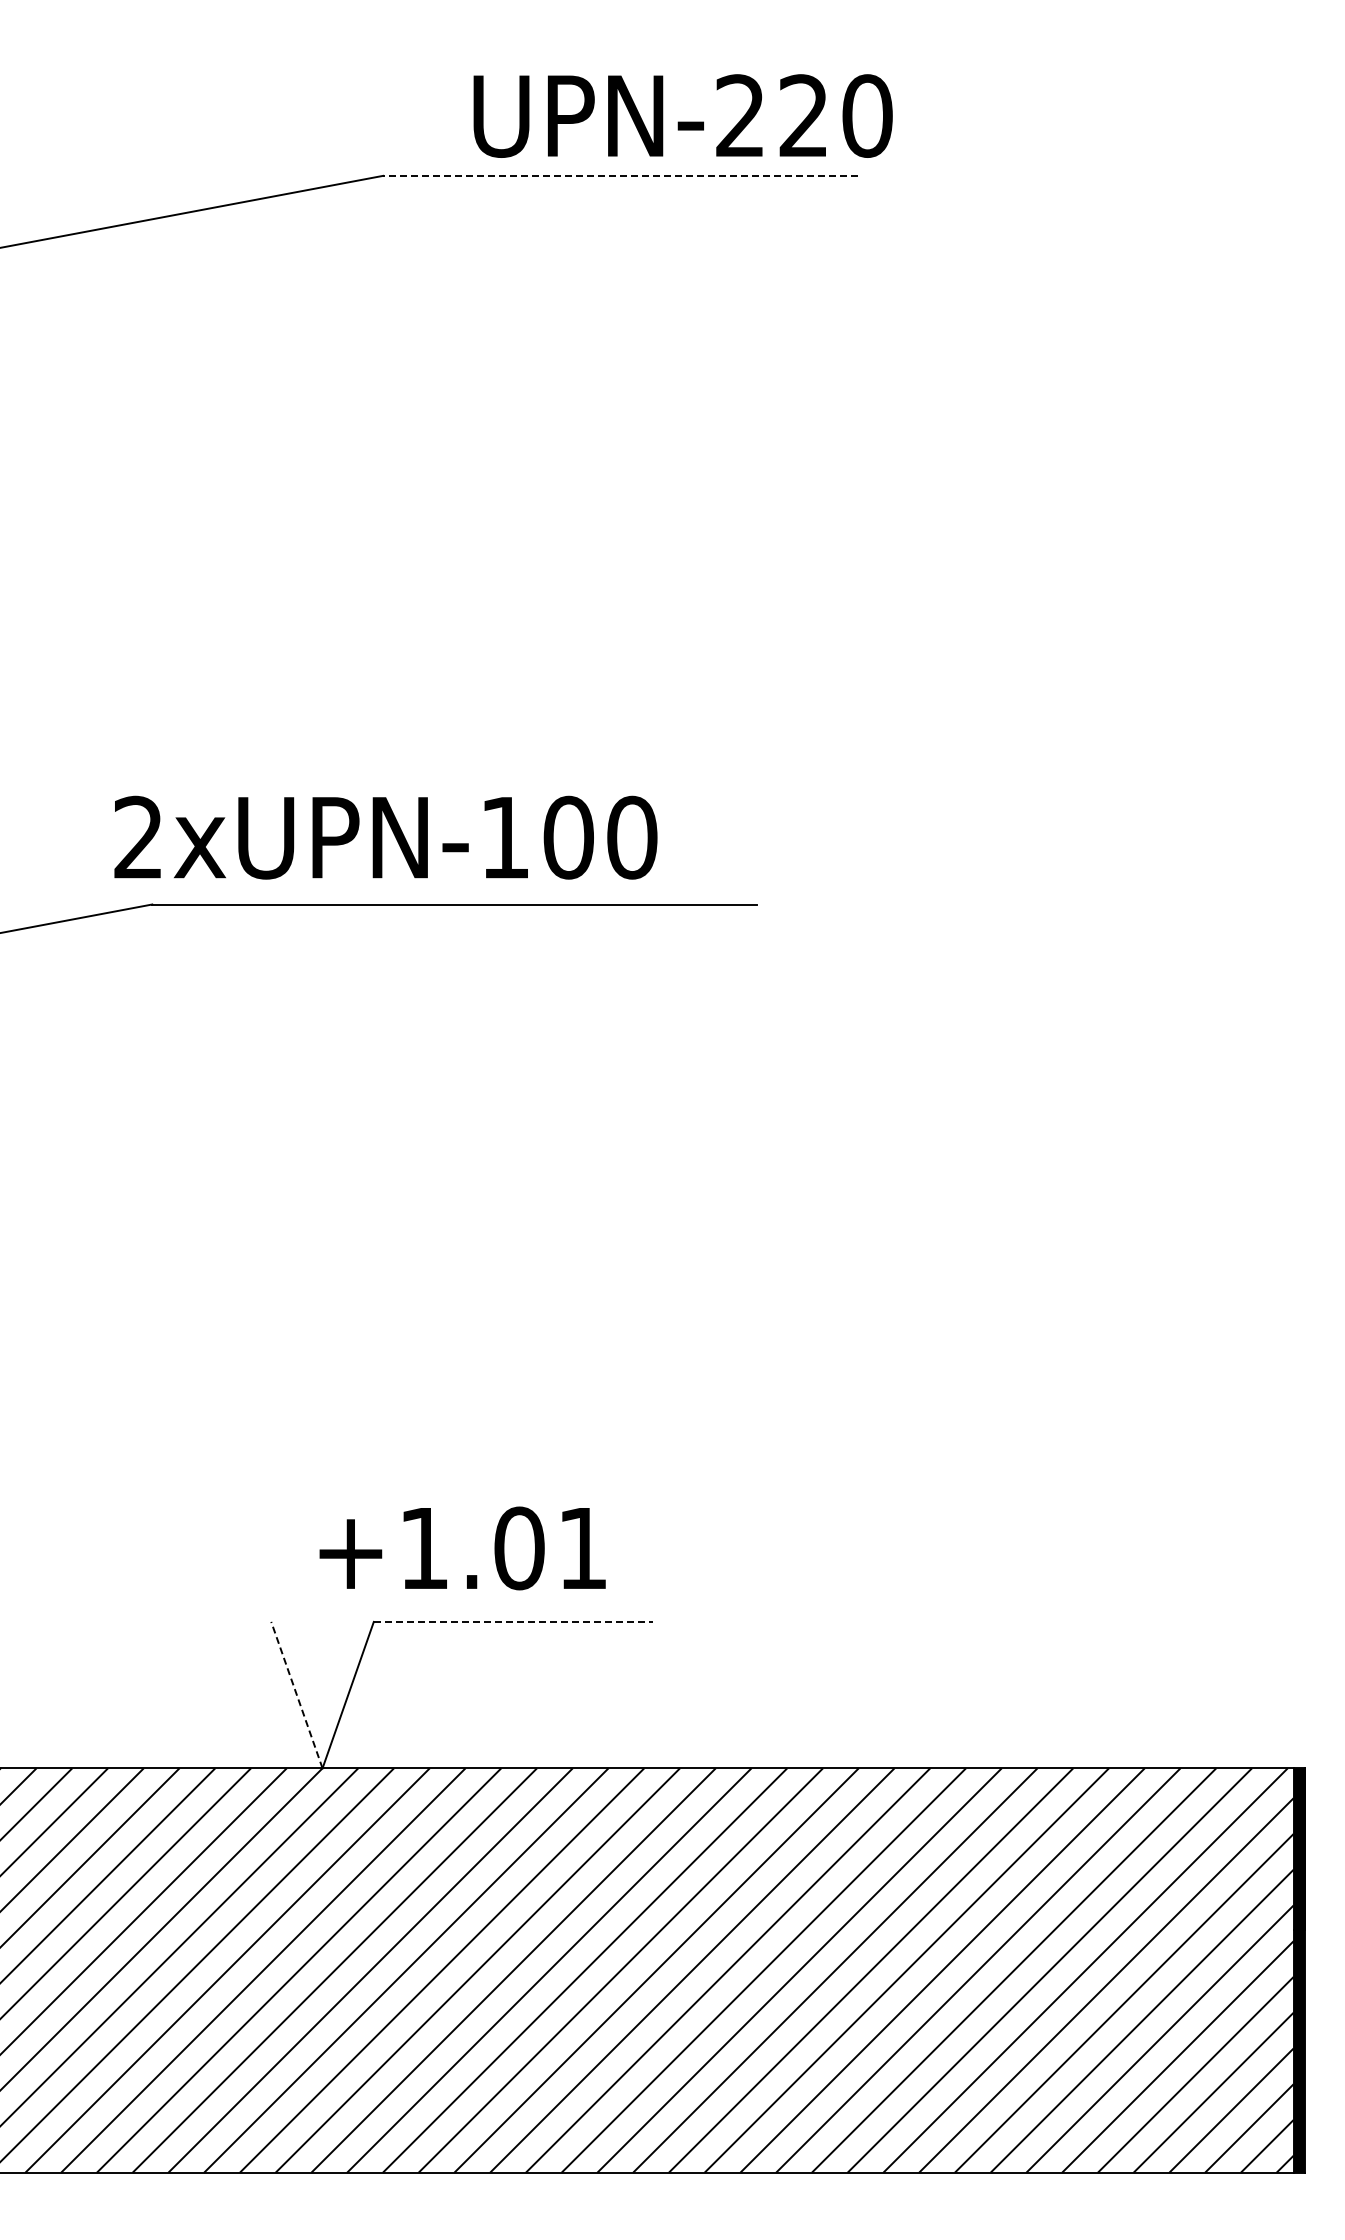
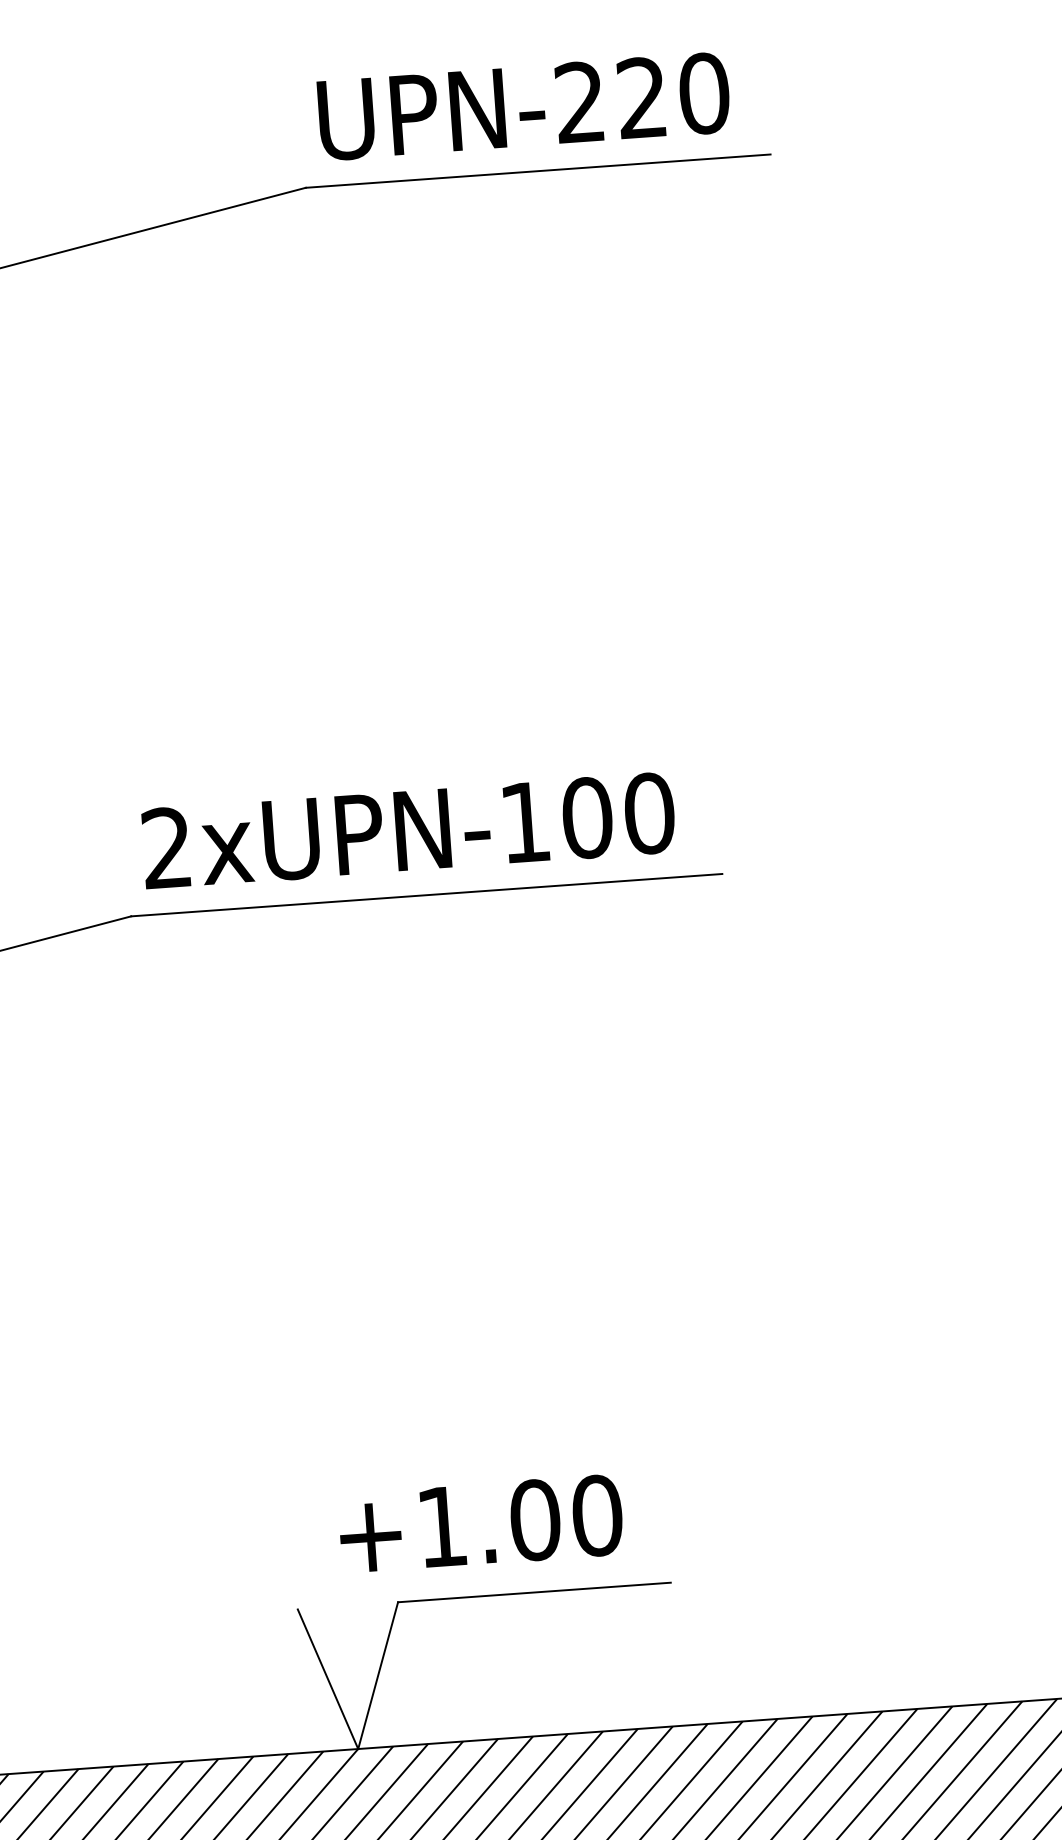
text: (682, 115) -> (523, 106), moved
line: (620, 175) -> (537, 170), dashed -> solid
text: (385, 837) -> (408, 830), moved
text: (583, 1548) -> (597, 1515), +1.01 -> +1.00
line: (513, 1621) -> (534, 1592), dashed -> solid
line: (296, 1695) -> (327, 1679), dashed -> solid

